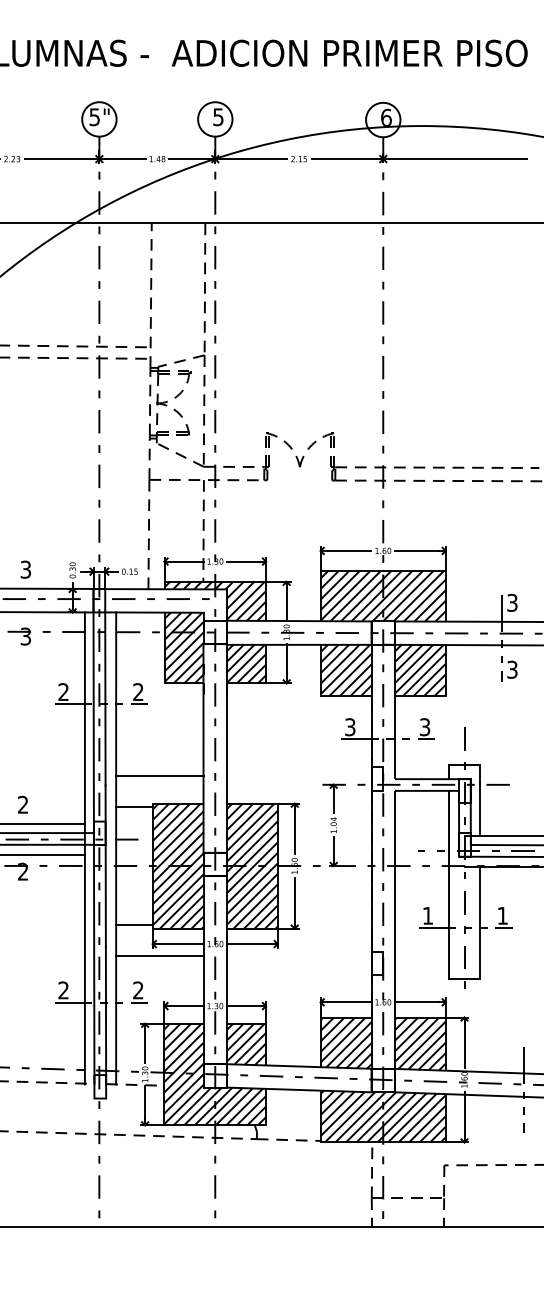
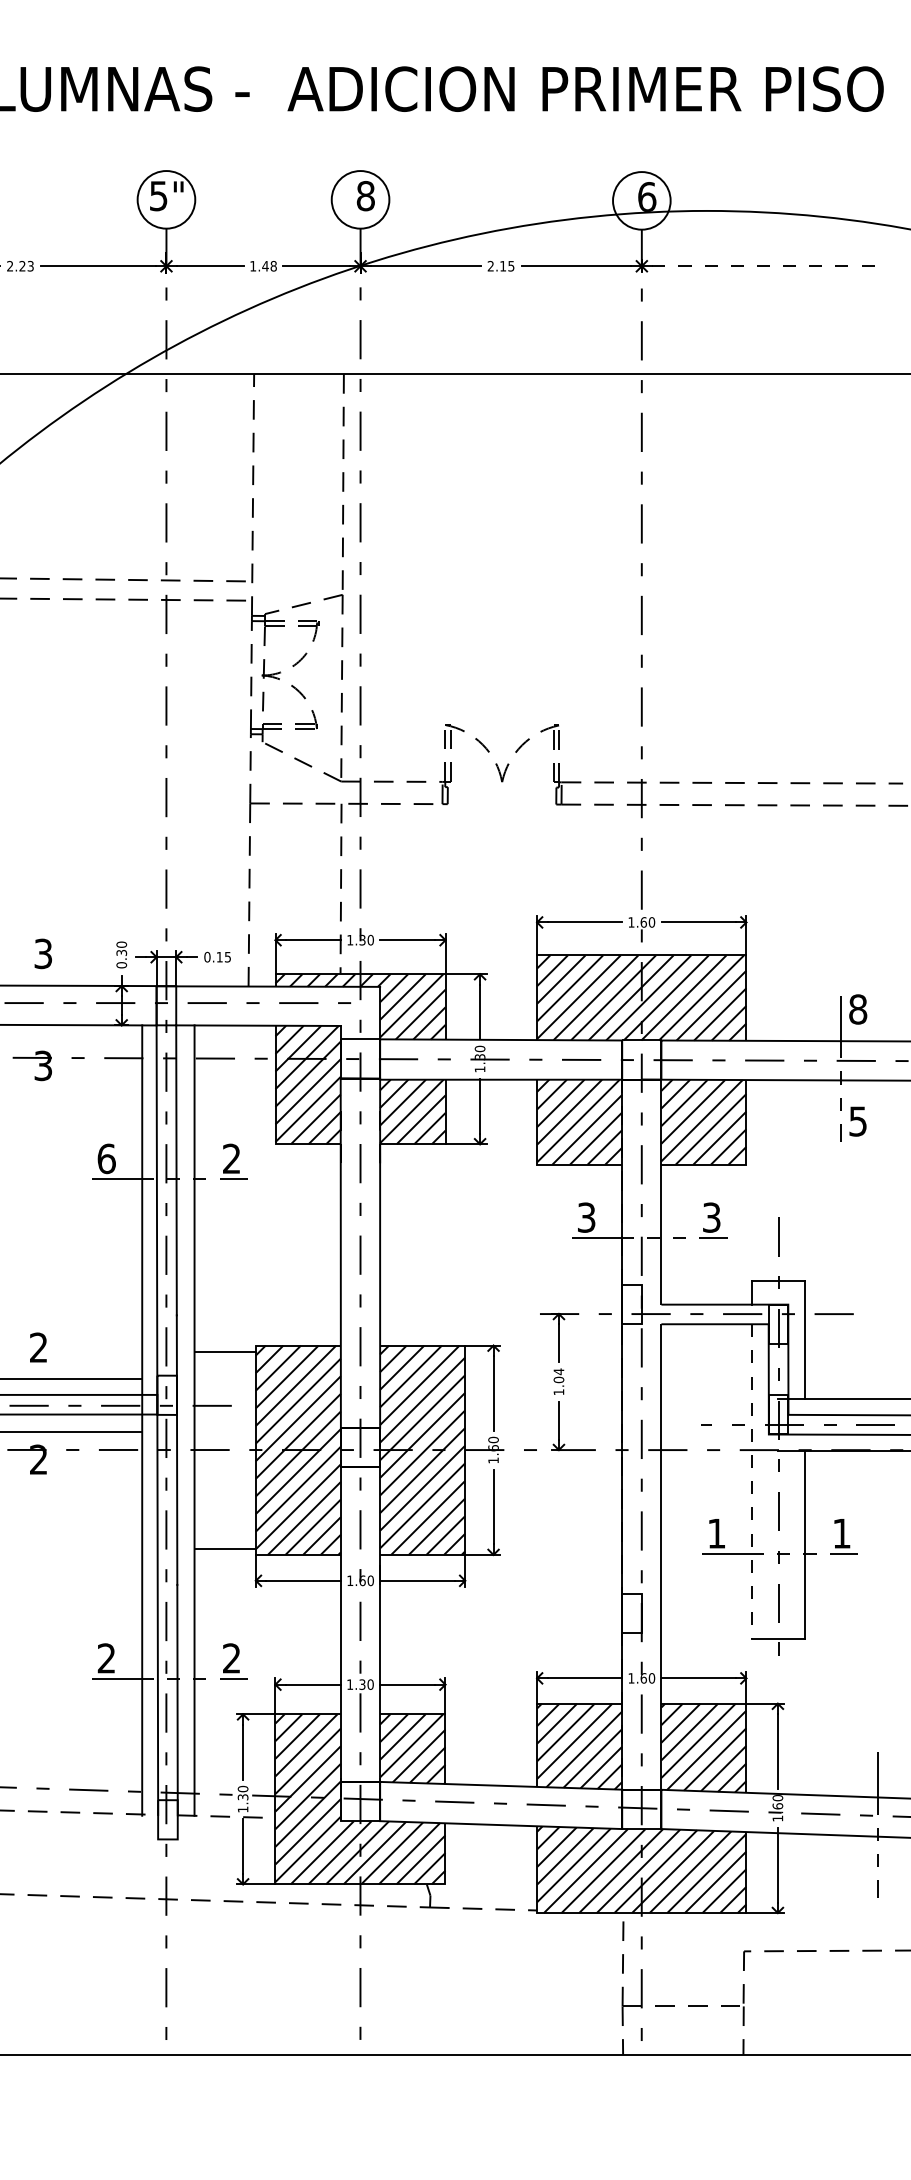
text: (218, 117) -> (365, 196), 5 -> 8
line: (458, 159) -> (767, 266), solid -> dashed
text: (512, 602) -> (858, 1008), 3 -> 8
text: (512, 669) -> (858, 1120), 3 -> 5
text: (63, 692) -> (106, 1159), 2 -> 6
line: (159, 775) -> (267, 1298), removed
line: (449, 884) -> (752, 1481), solid -> dashed
line: (159, 956) -> (267, 1601), removed

